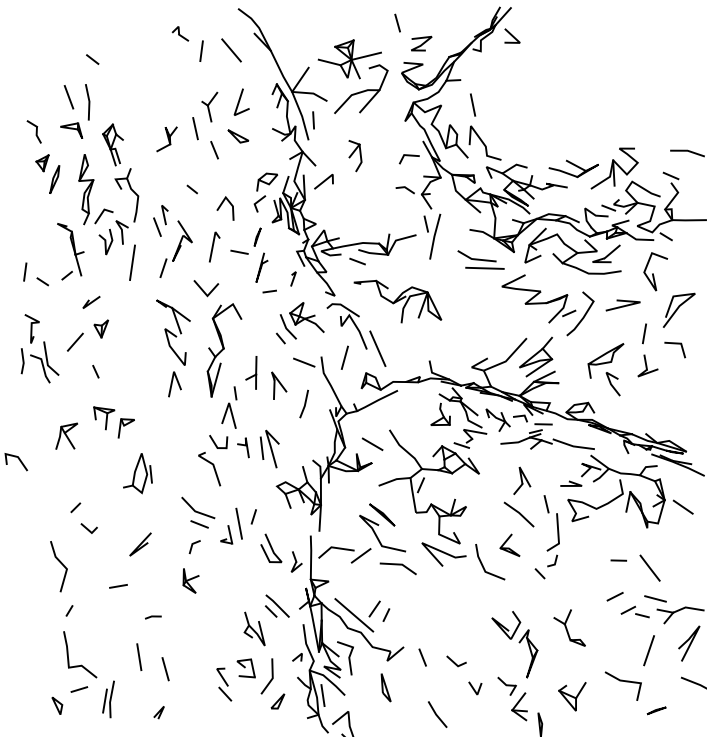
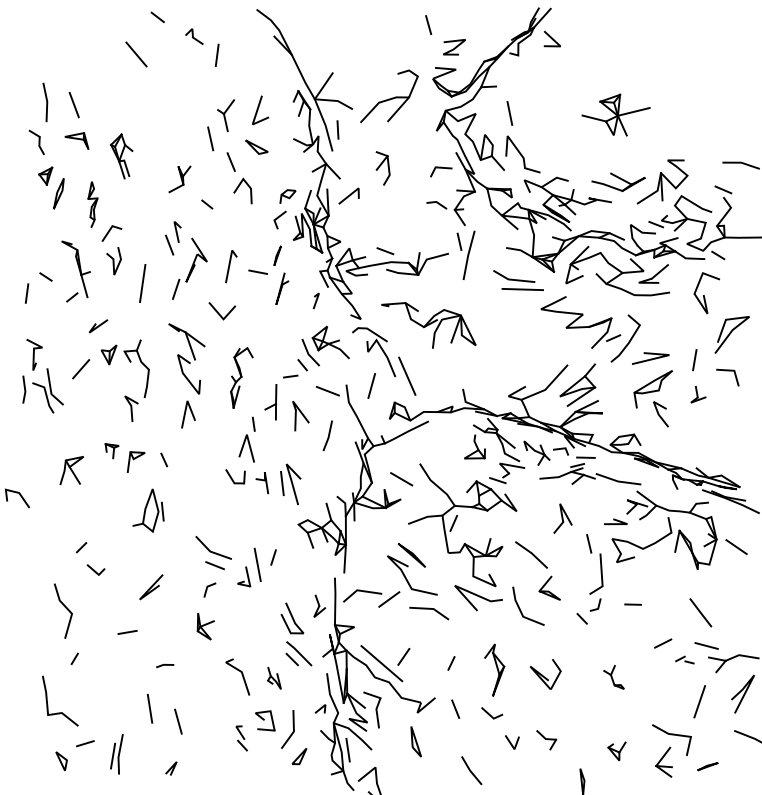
line: (231, 50) -> (136, 54), moved
line: (92, 58) -> (157, 16), moved
part: (349, 58) -> (615, 114), moved
line: (88, 102) -> (46, 102), moved
part: (166, 139) -> (179, 179), moved
part: (266, 182) -> (287, 196), size x0.7
part: (85, 189) -> (92, 204), size x0.6
part: (136, 206) -> (146, 380), moved
line: (221, 206) -> (238, 188), moved
line: (357, 261) -> (385, 251), moved
line: (42, 281) -> (45, 276), moved
line: (269, 291) -> (290, 376), moved
line: (622, 305) -> (650, 358), moved
part: (224, 349) -> (241, 377), size x0.6
part: (647, 365) -> (698, 394), size x0.7
line: (96, 371) -> (164, 459), moved
part: (103, 417) -> (111, 450), size x0.6
line: (212, 466) -> (241, 674), moved
line: (519, 514) -> (531, 554), moved
line: (271, 548) -> (292, 618), moved
line: (618, 560) -> (632, 604), moved
part: (634, 611) -> (684, 659), size x0.6
line: (386, 615) -> (451, 663), moved
part: (569, 628) -> (613, 677), size x0.6
part: (254, 629) -> (274, 678), size x0.6
part: (528, 653) -> (494, 669), moved
line: (80, 665) -> (60, 712), moved
part: (224, 684) -> (241, 738), size x0.7
part: (571, 696) -> (616, 751), size x0.6
part: (519, 706) -> (663, 761), moved

